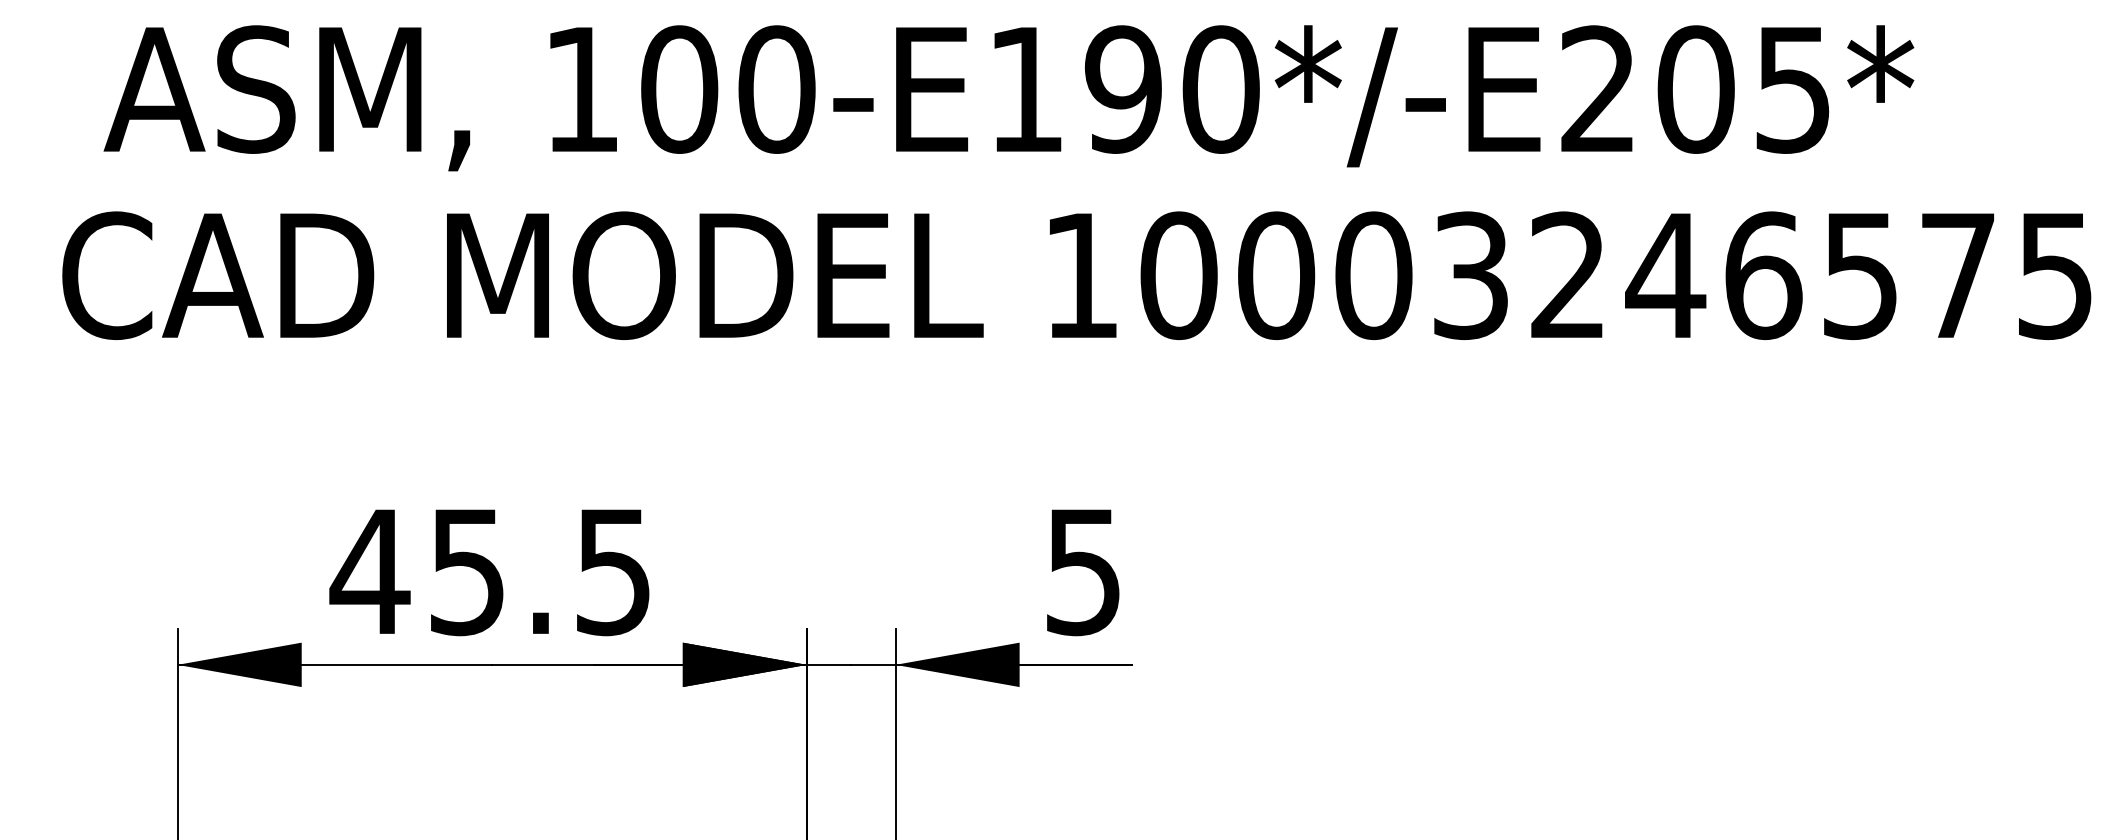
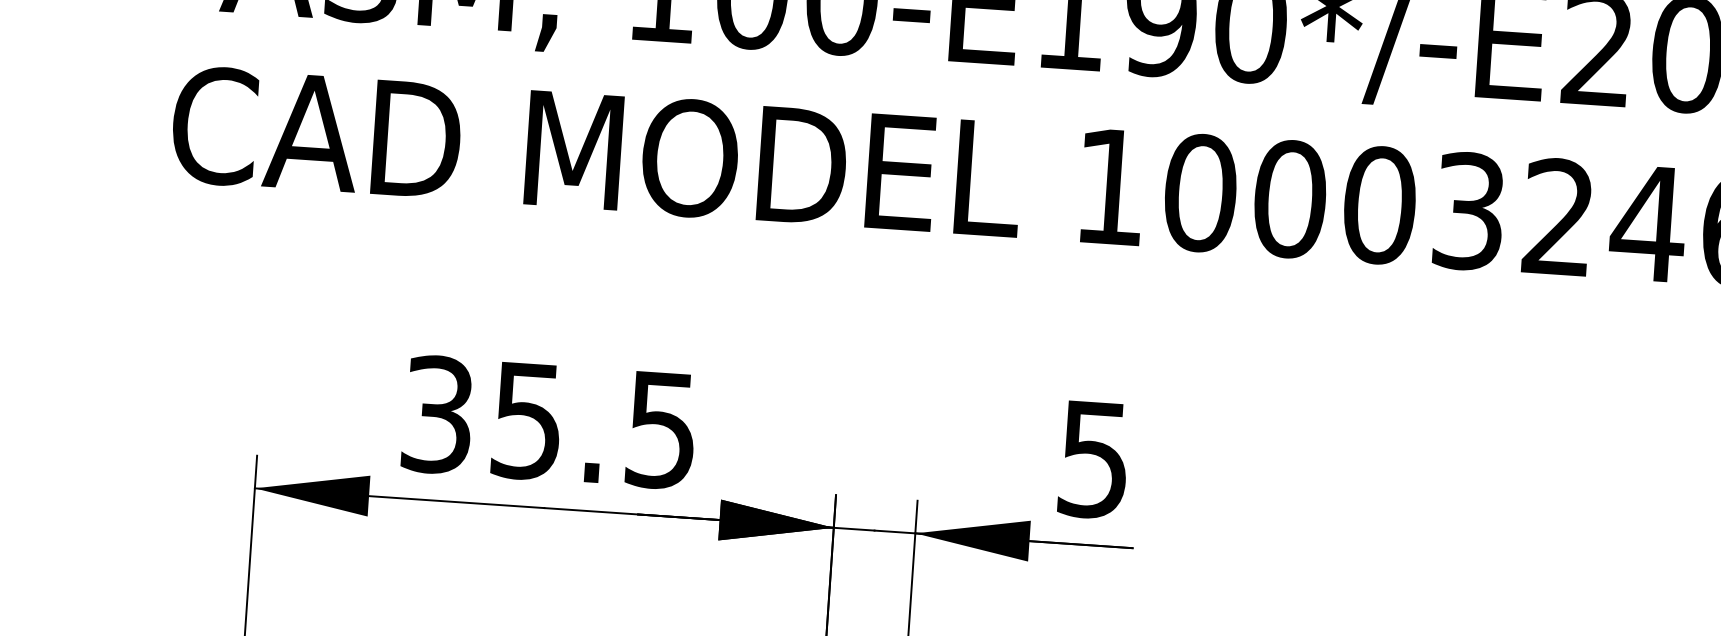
text: (369, 571) -> (437, 414), 45.5 -> 35.5

